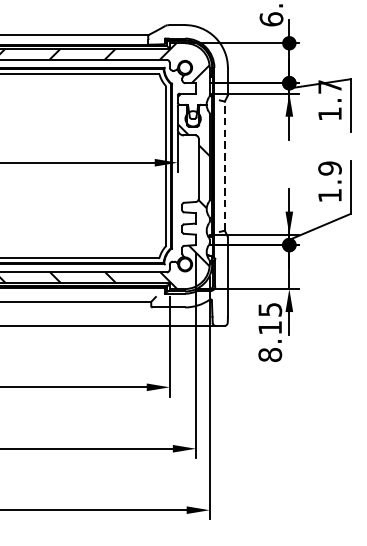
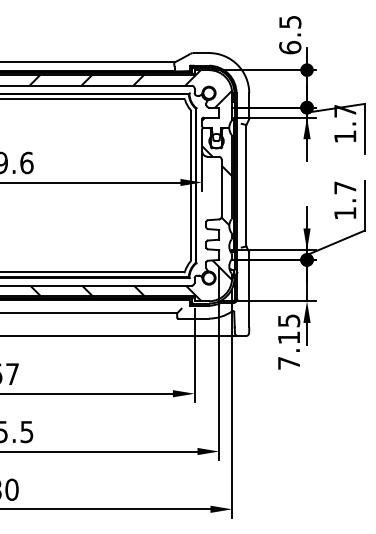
line: (224, 165) -> (246, 185), dashed -> solid
text: (330, 168) -> (345, 187), 1.9 -> 1.7
text: (269, 354) -> (288, 362), 8.15 -> 7.15

